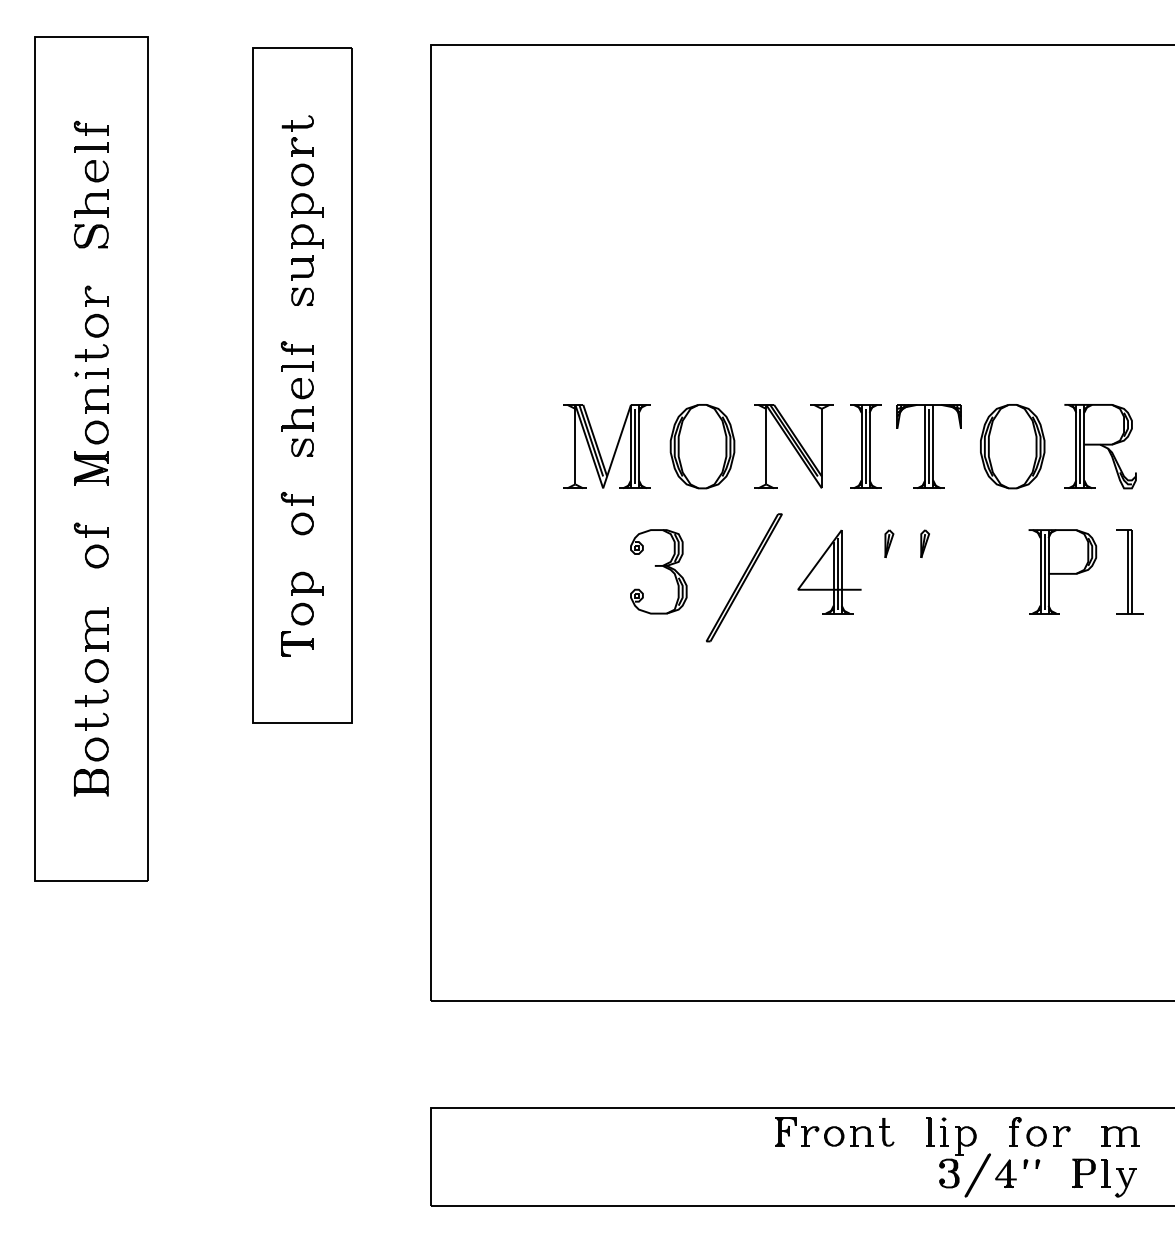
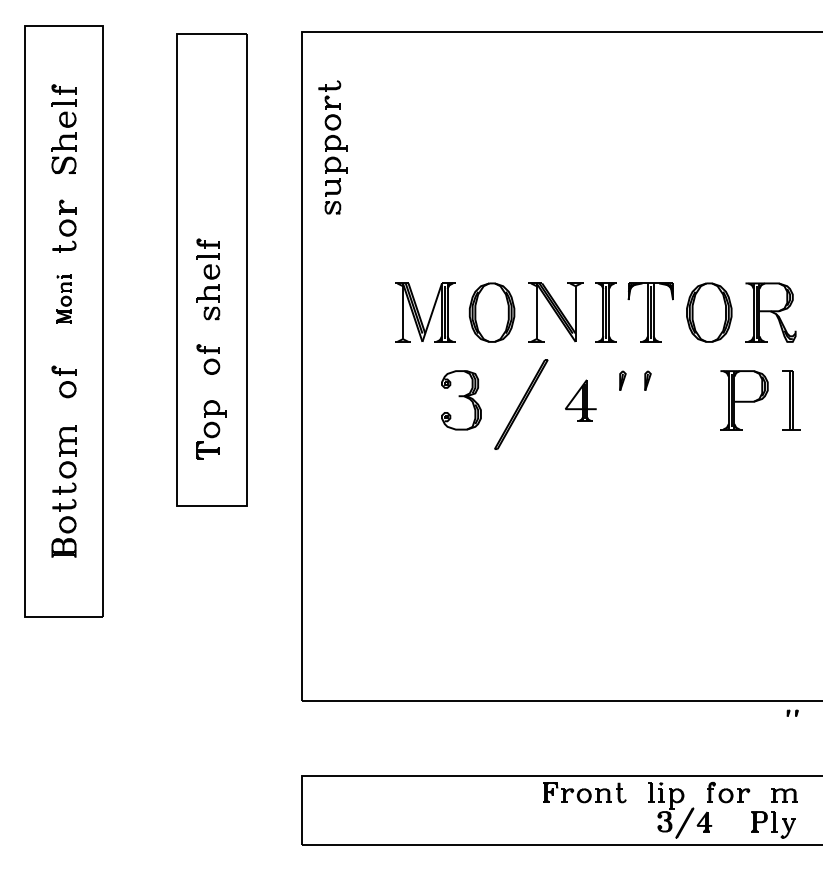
part: (301, 210) -> (332, 147), moved
part: (90, 426) -> (63, 298), size x0.6
part: (828, 572) -> (580, 400), size x0.7
part: (1031, 1163) -> (792, 712), moved

